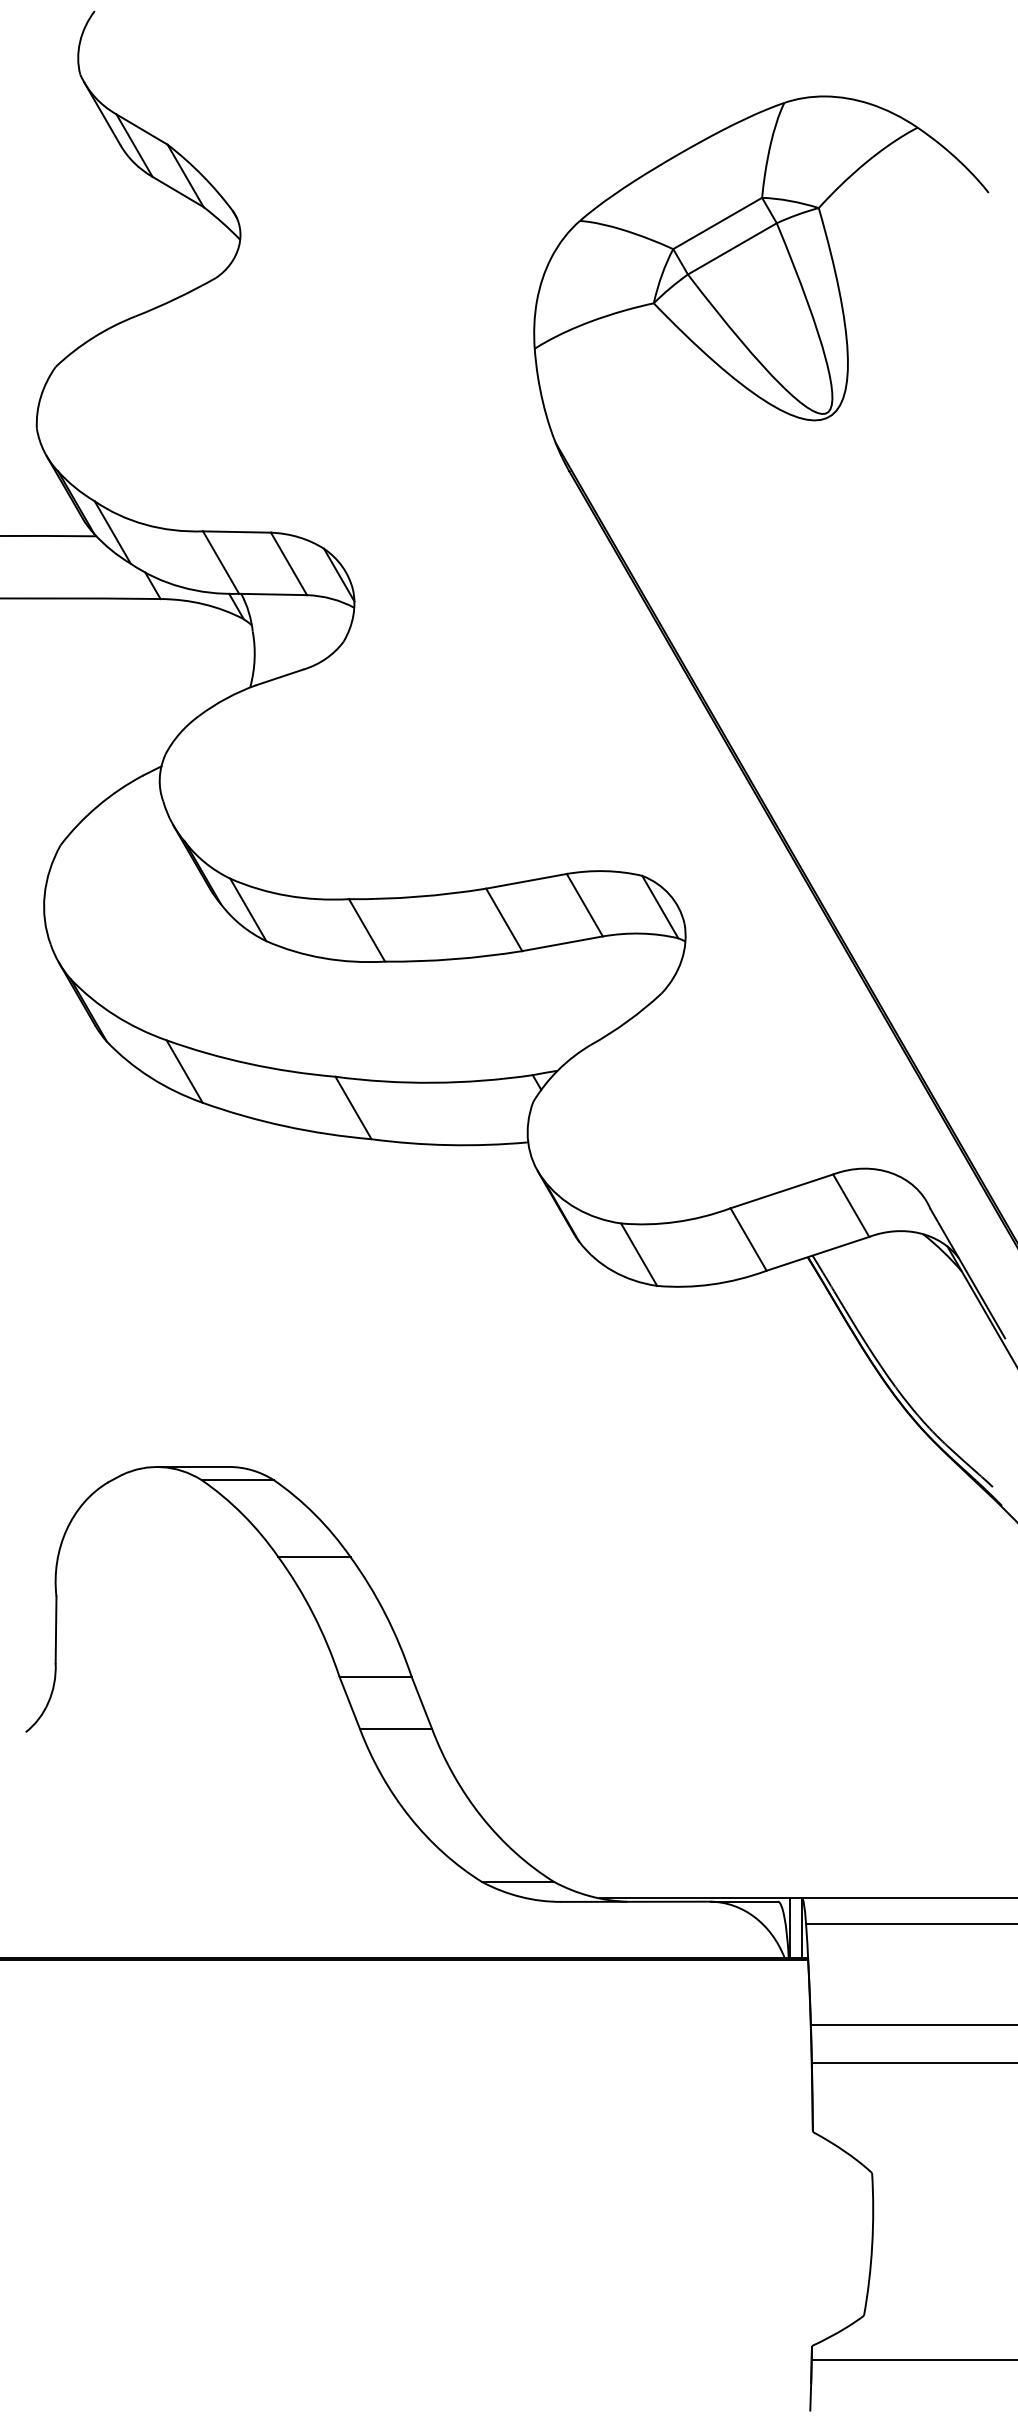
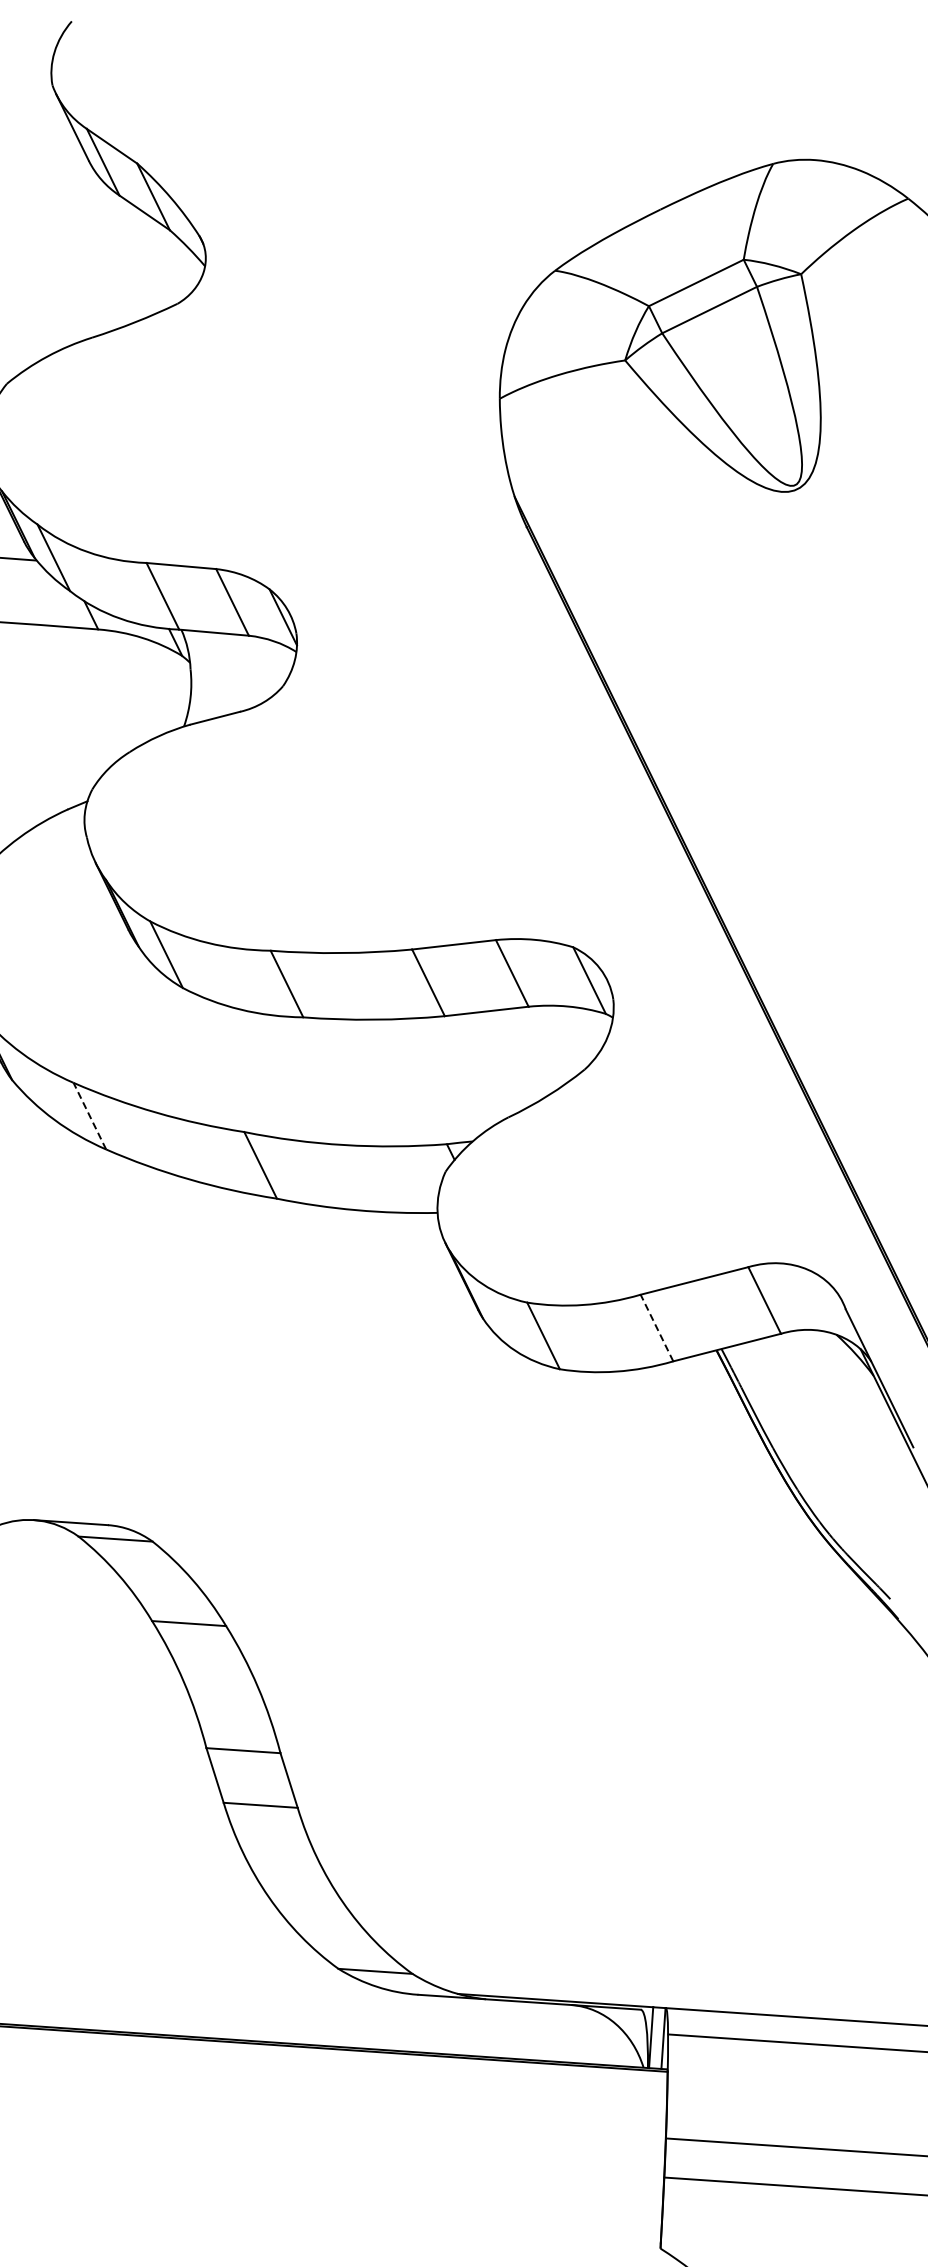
line: (184, 1071) -> (89, 1116), solid -> dashed
line: (748, 1239) -> (656, 1327), solid -> dashed

